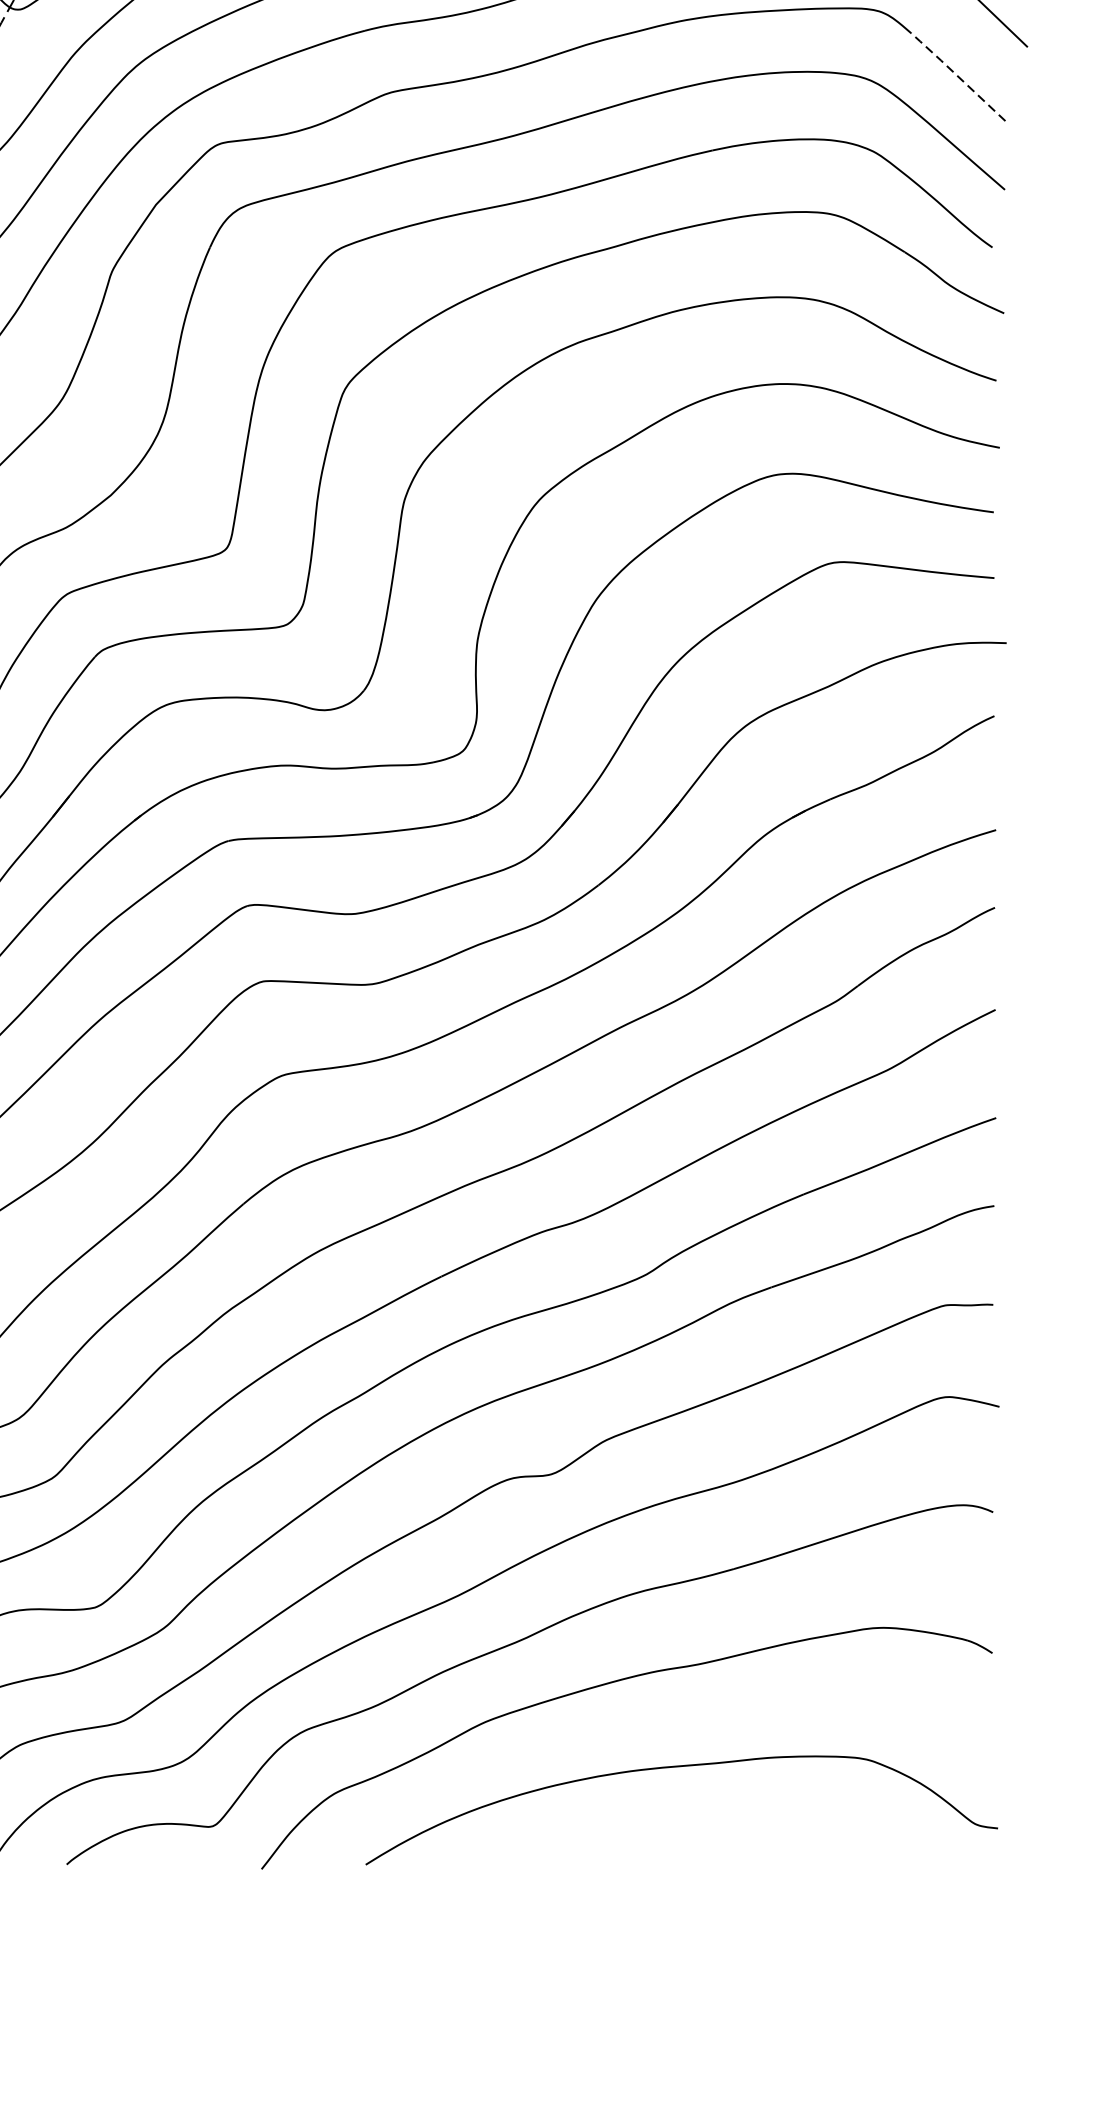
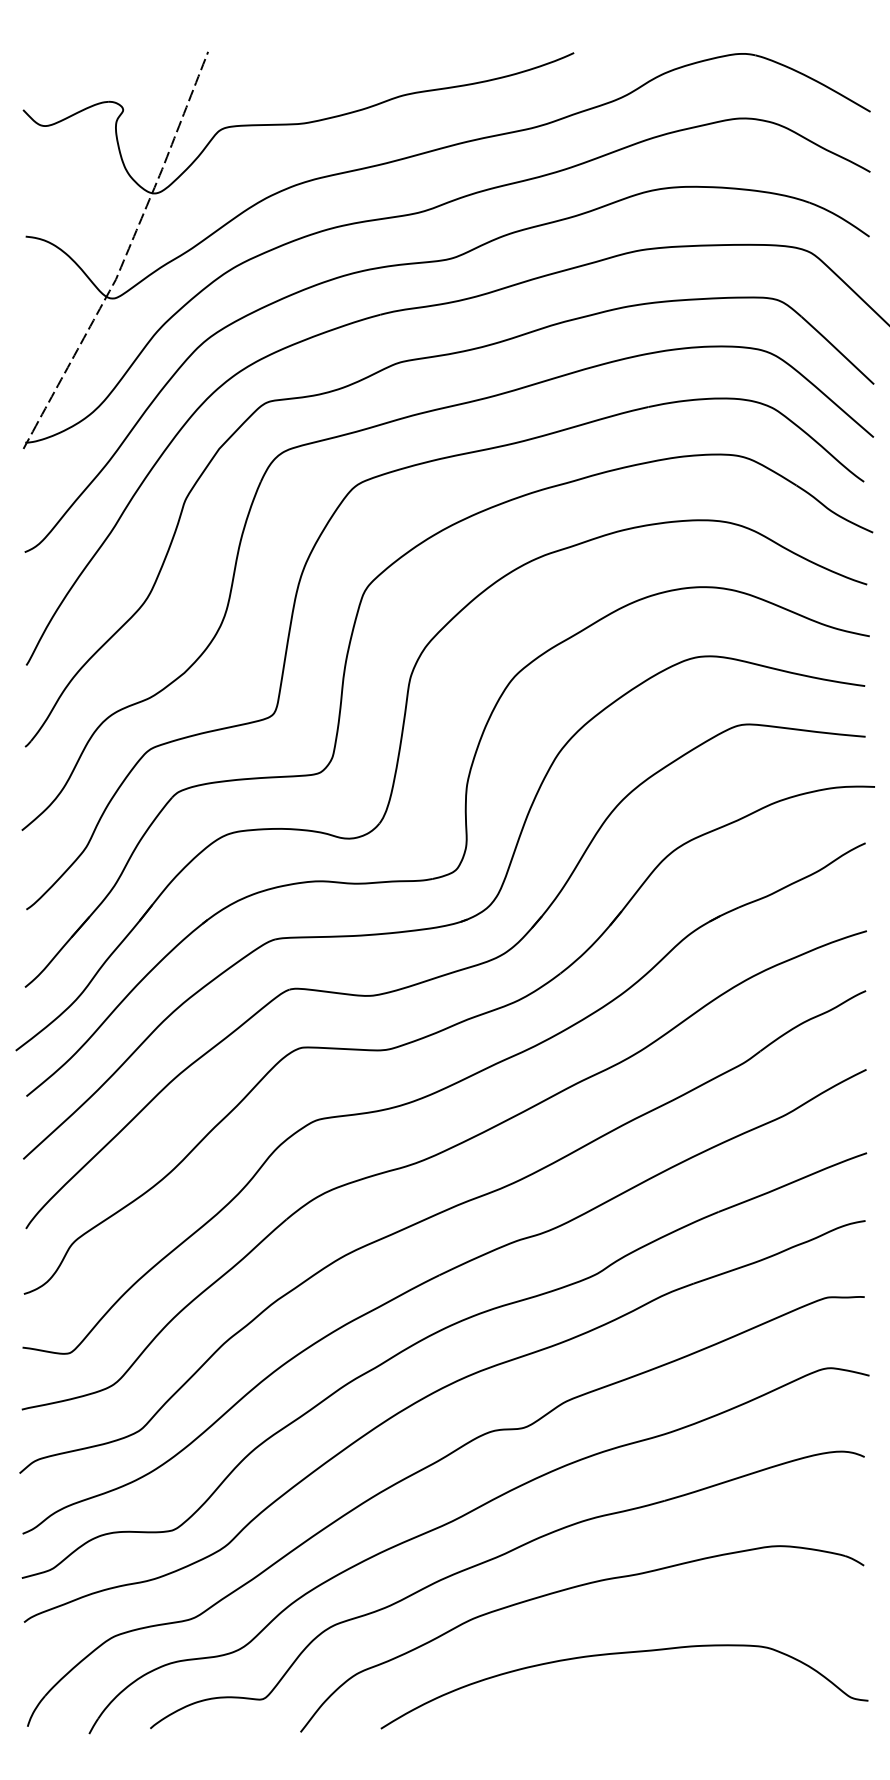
line: (956, 75) -> (836, 349), dashed -> solid

